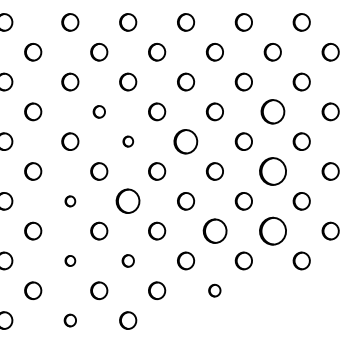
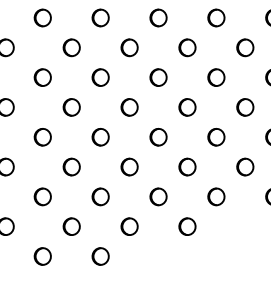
part: (99, 111) -> (72, 47), size x1.43
part: (272, 111) -> (245, 47), size x0.71
part: (128, 141) -> (101, 77), size x1.67
part: (186, 141) -> (159, 77), size x0.71
part: (272, 171) -> (245, 107), size x0.62
part: (70, 201) -> (43, 137), size x1.67
part: (128, 201) -> (101, 137), size x0.71
part: (214, 230) -> (187, 166), size x0.71
part: (272, 230) -> (245, 166), size x0.62
part: (70, 260) -> (43, 196), size x1.67
part: (128, 260) -> (101, 196), size x1.43
part: (214, 290) -> (187, 226), size x1.43
part: (70, 320) -> (43, 256), size x1.43

